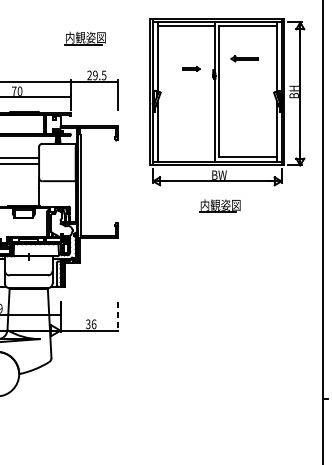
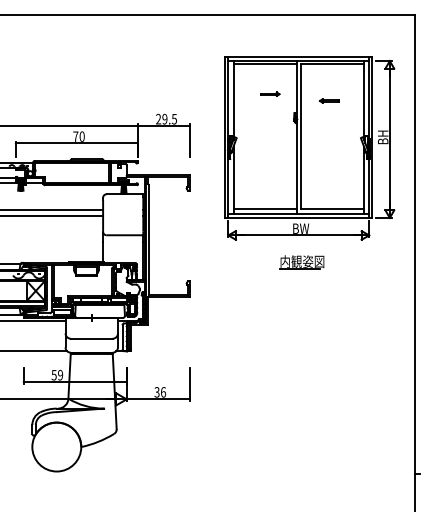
part: (85, 38) -> (153, 78), removed
part: (245, 58) -> (329, 100), size x0.62
part: (191, 68) -> (270, 93), moved
line: (186, 156) -> (264, 208), added
line: (117, 317) -> (189, 384), dashed -> solid

